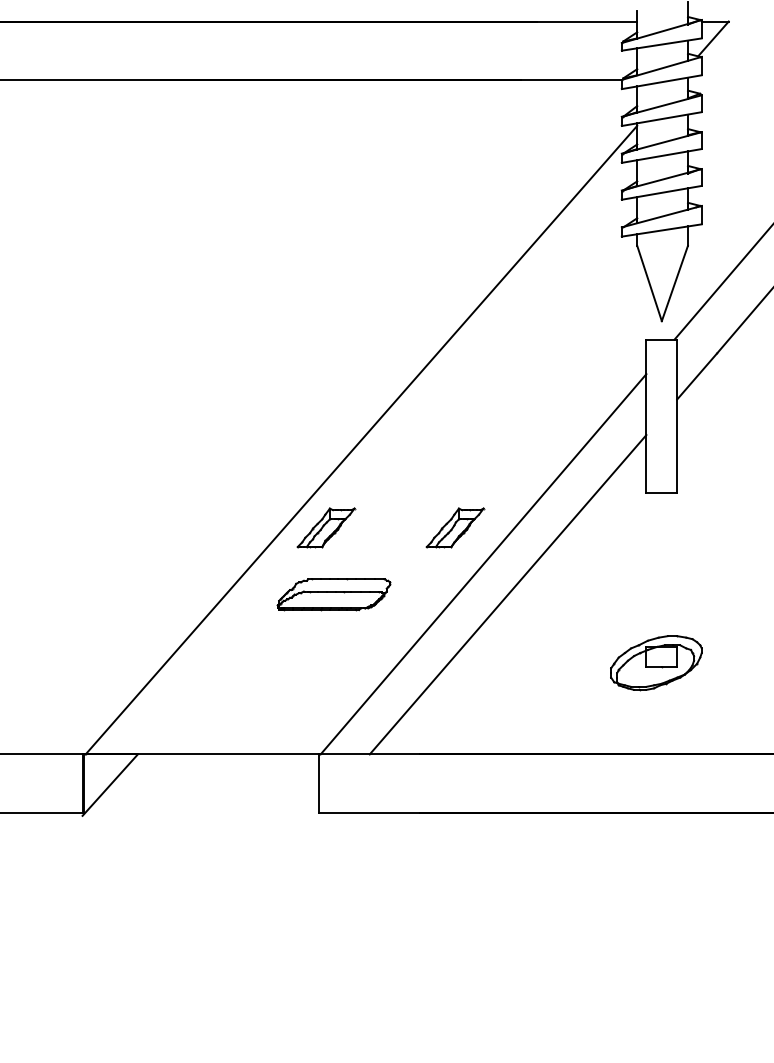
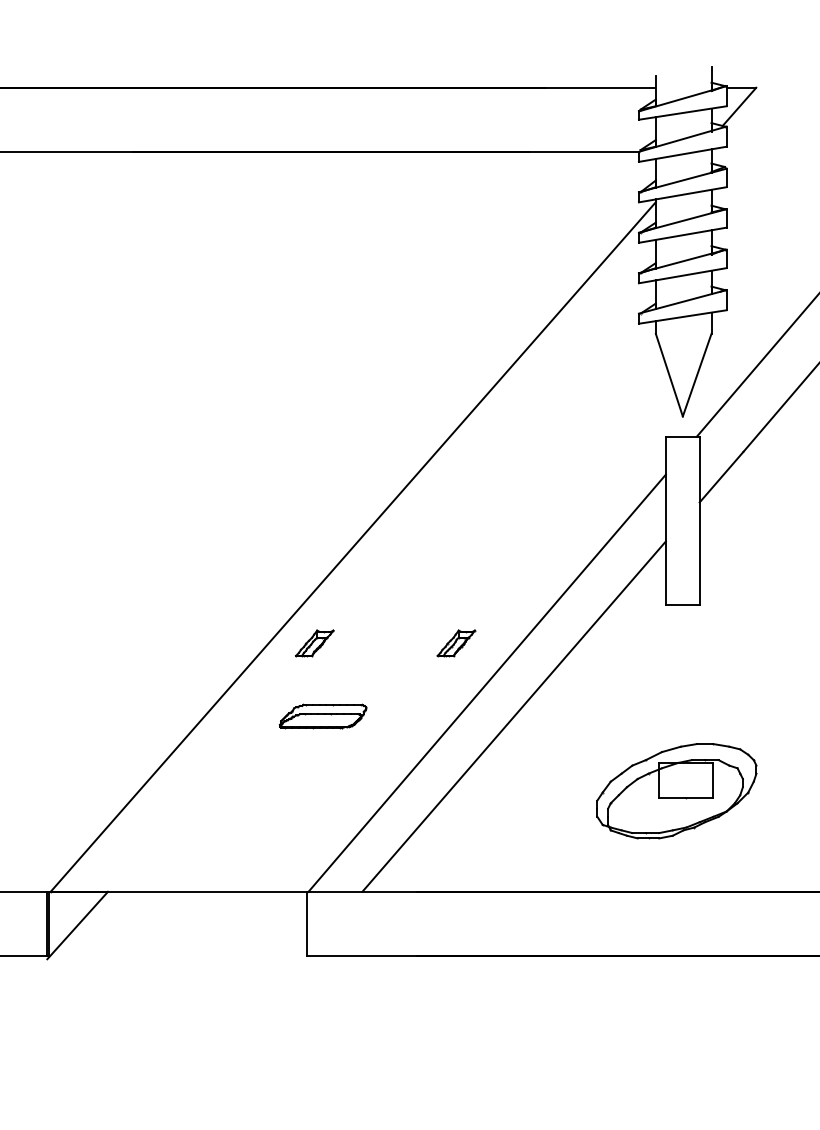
part: (326, 527) -> (314, 642), size x0.6
part: (455, 527) -> (456, 642), size x0.6
part: (333, 594) -> (322, 716), size x0.7
part: (656, 663) -> (676, 792), size x1.6

